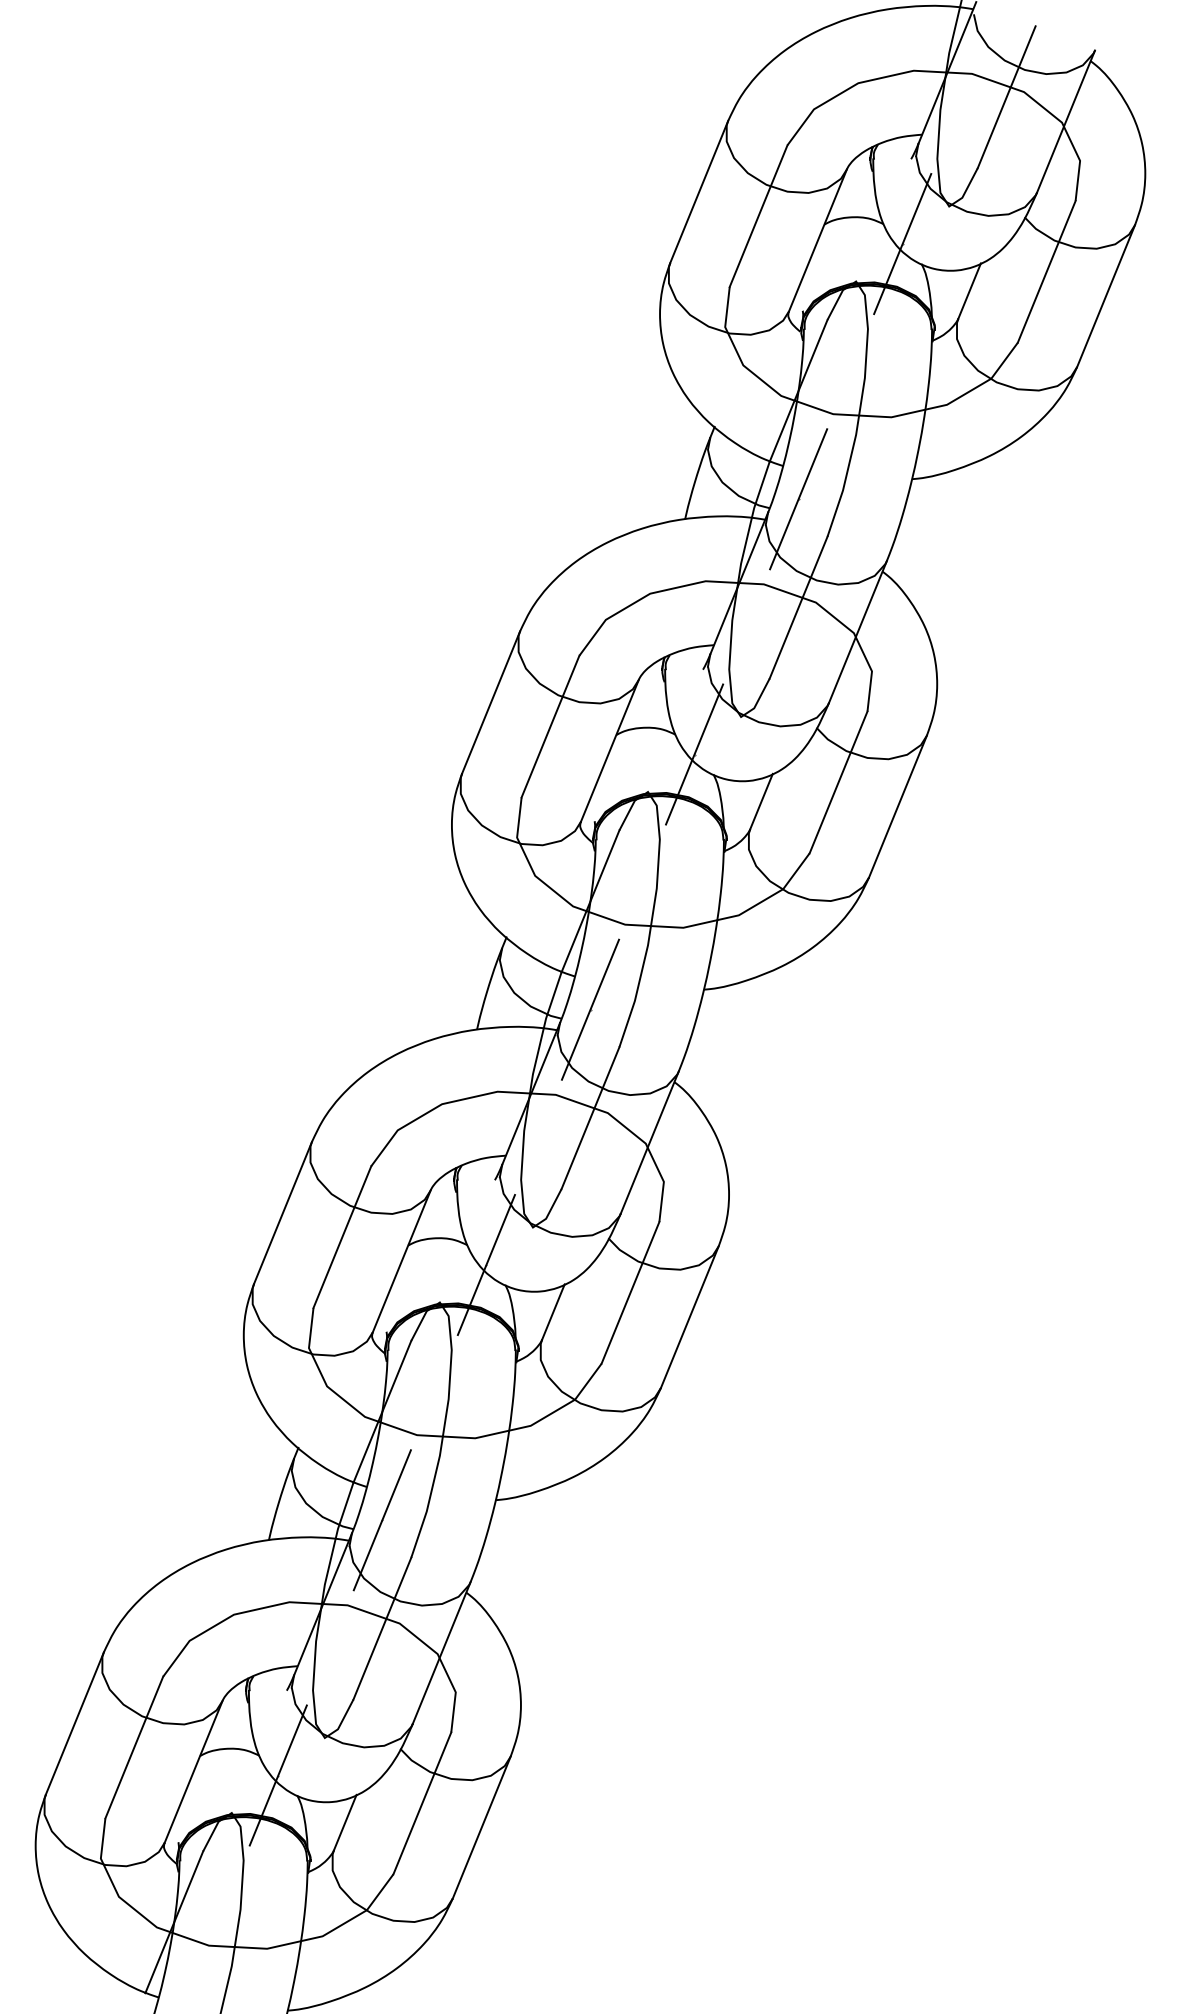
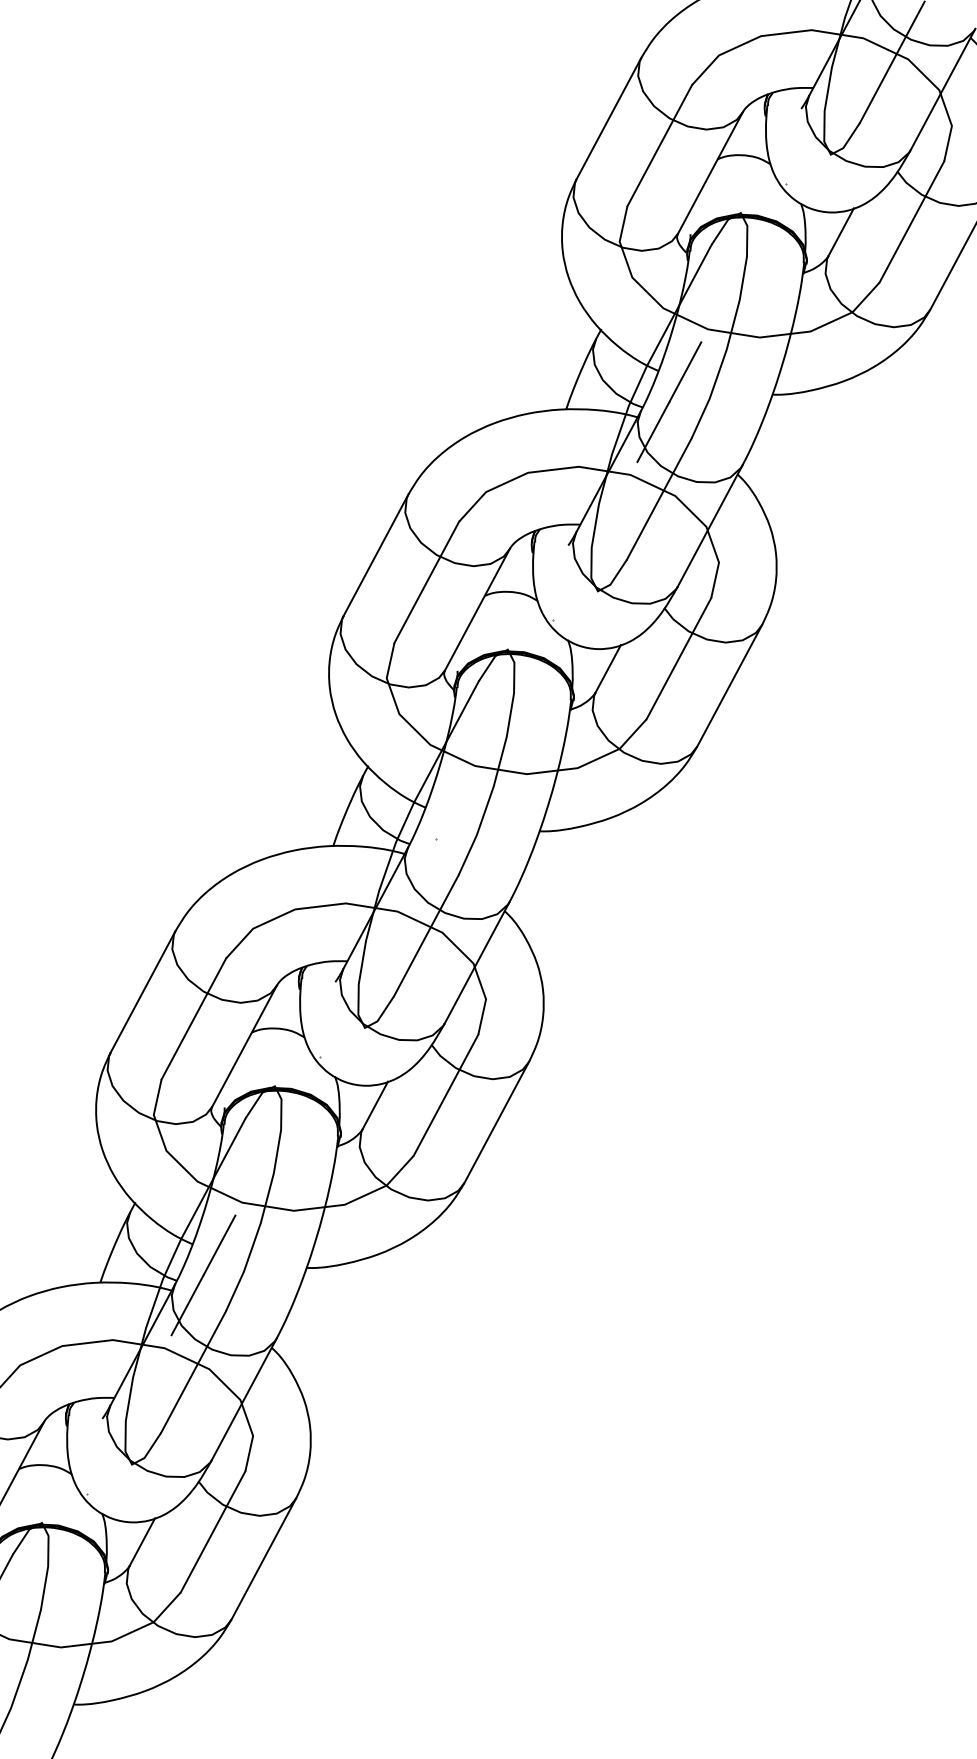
line: (902, 243) -> (785, 183), removed
line: (694, 754) -> (552, 620), removed
line: (590, 1009) -> (436, 838), removed
line: (486, 1264) -> (320, 1056), removed
line: (278, 1775) -> (87, 1493), removed

